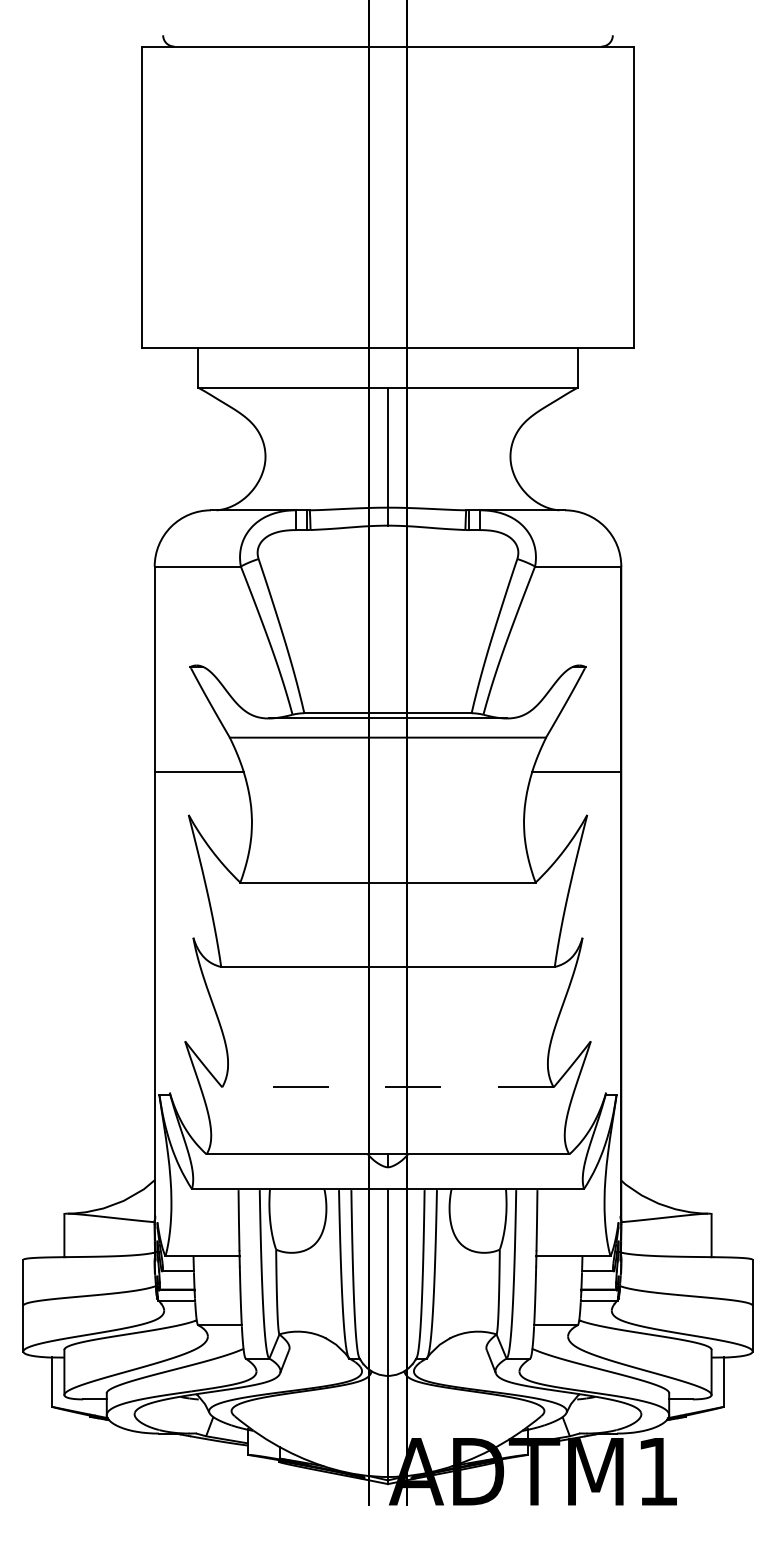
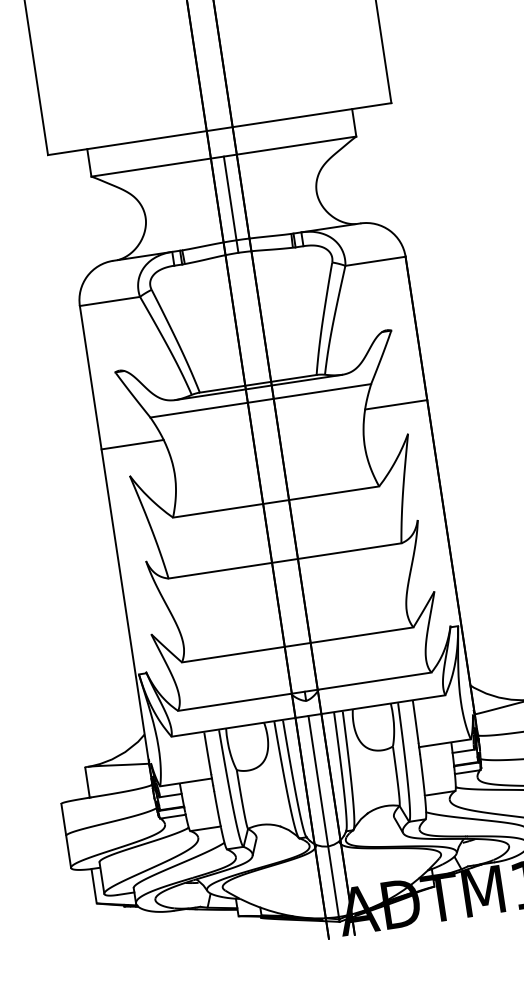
line: (387, 1087) -> (297, 645), dashed -> solid

